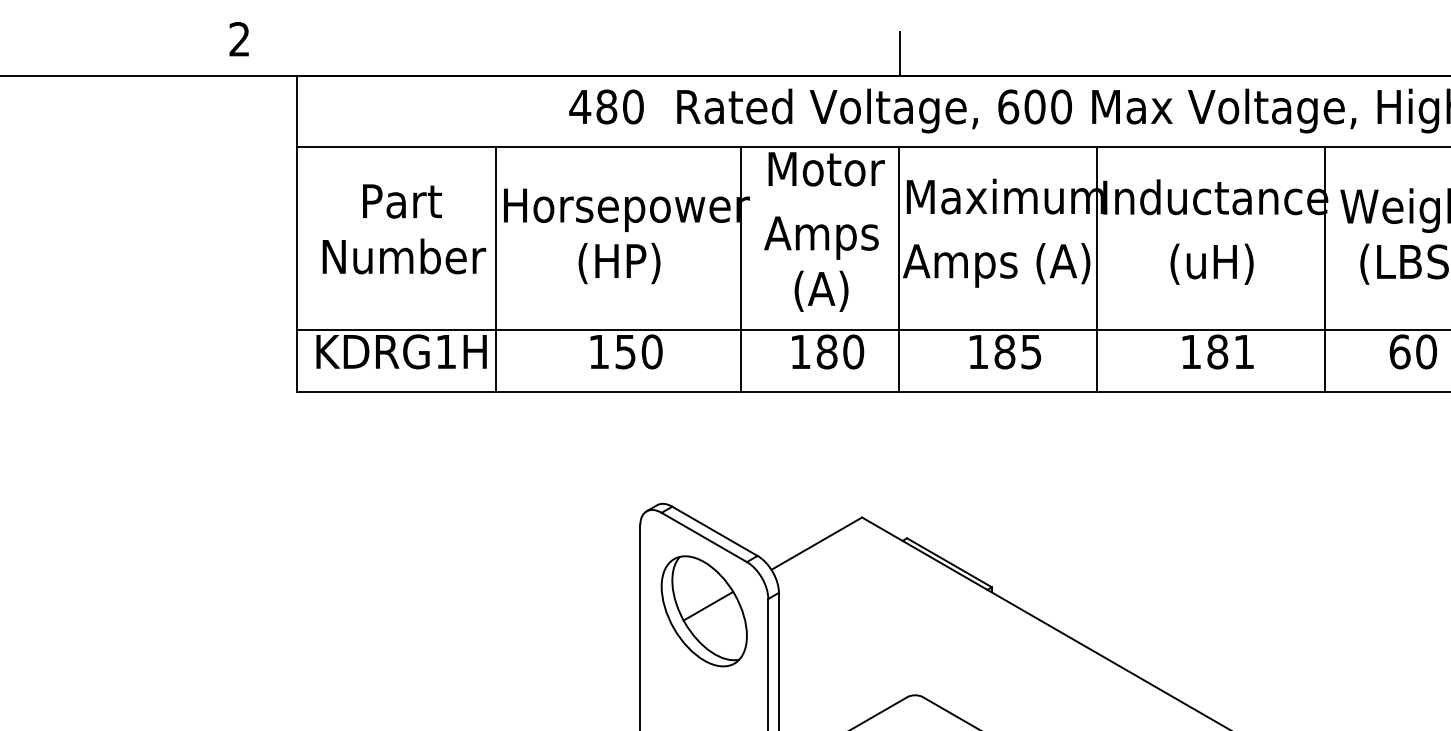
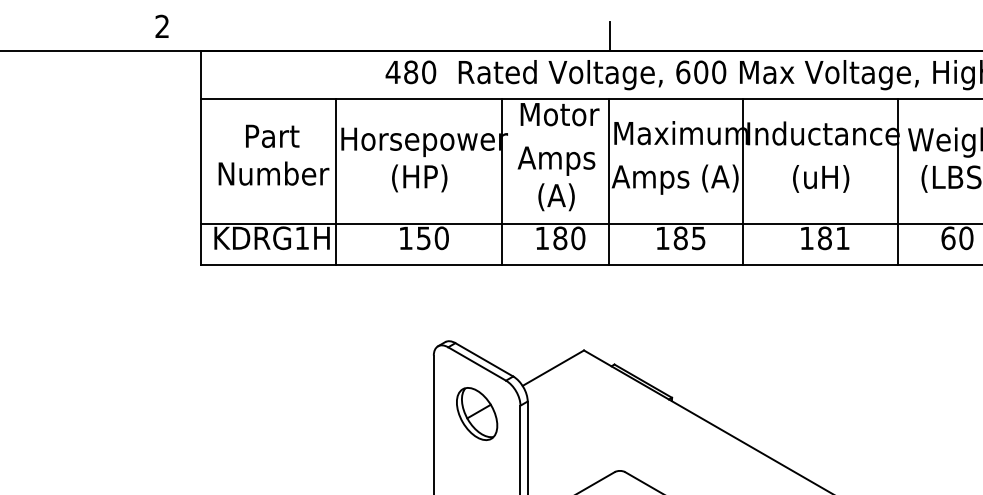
part: (703, 610) -> (476, 413), size x0.7

